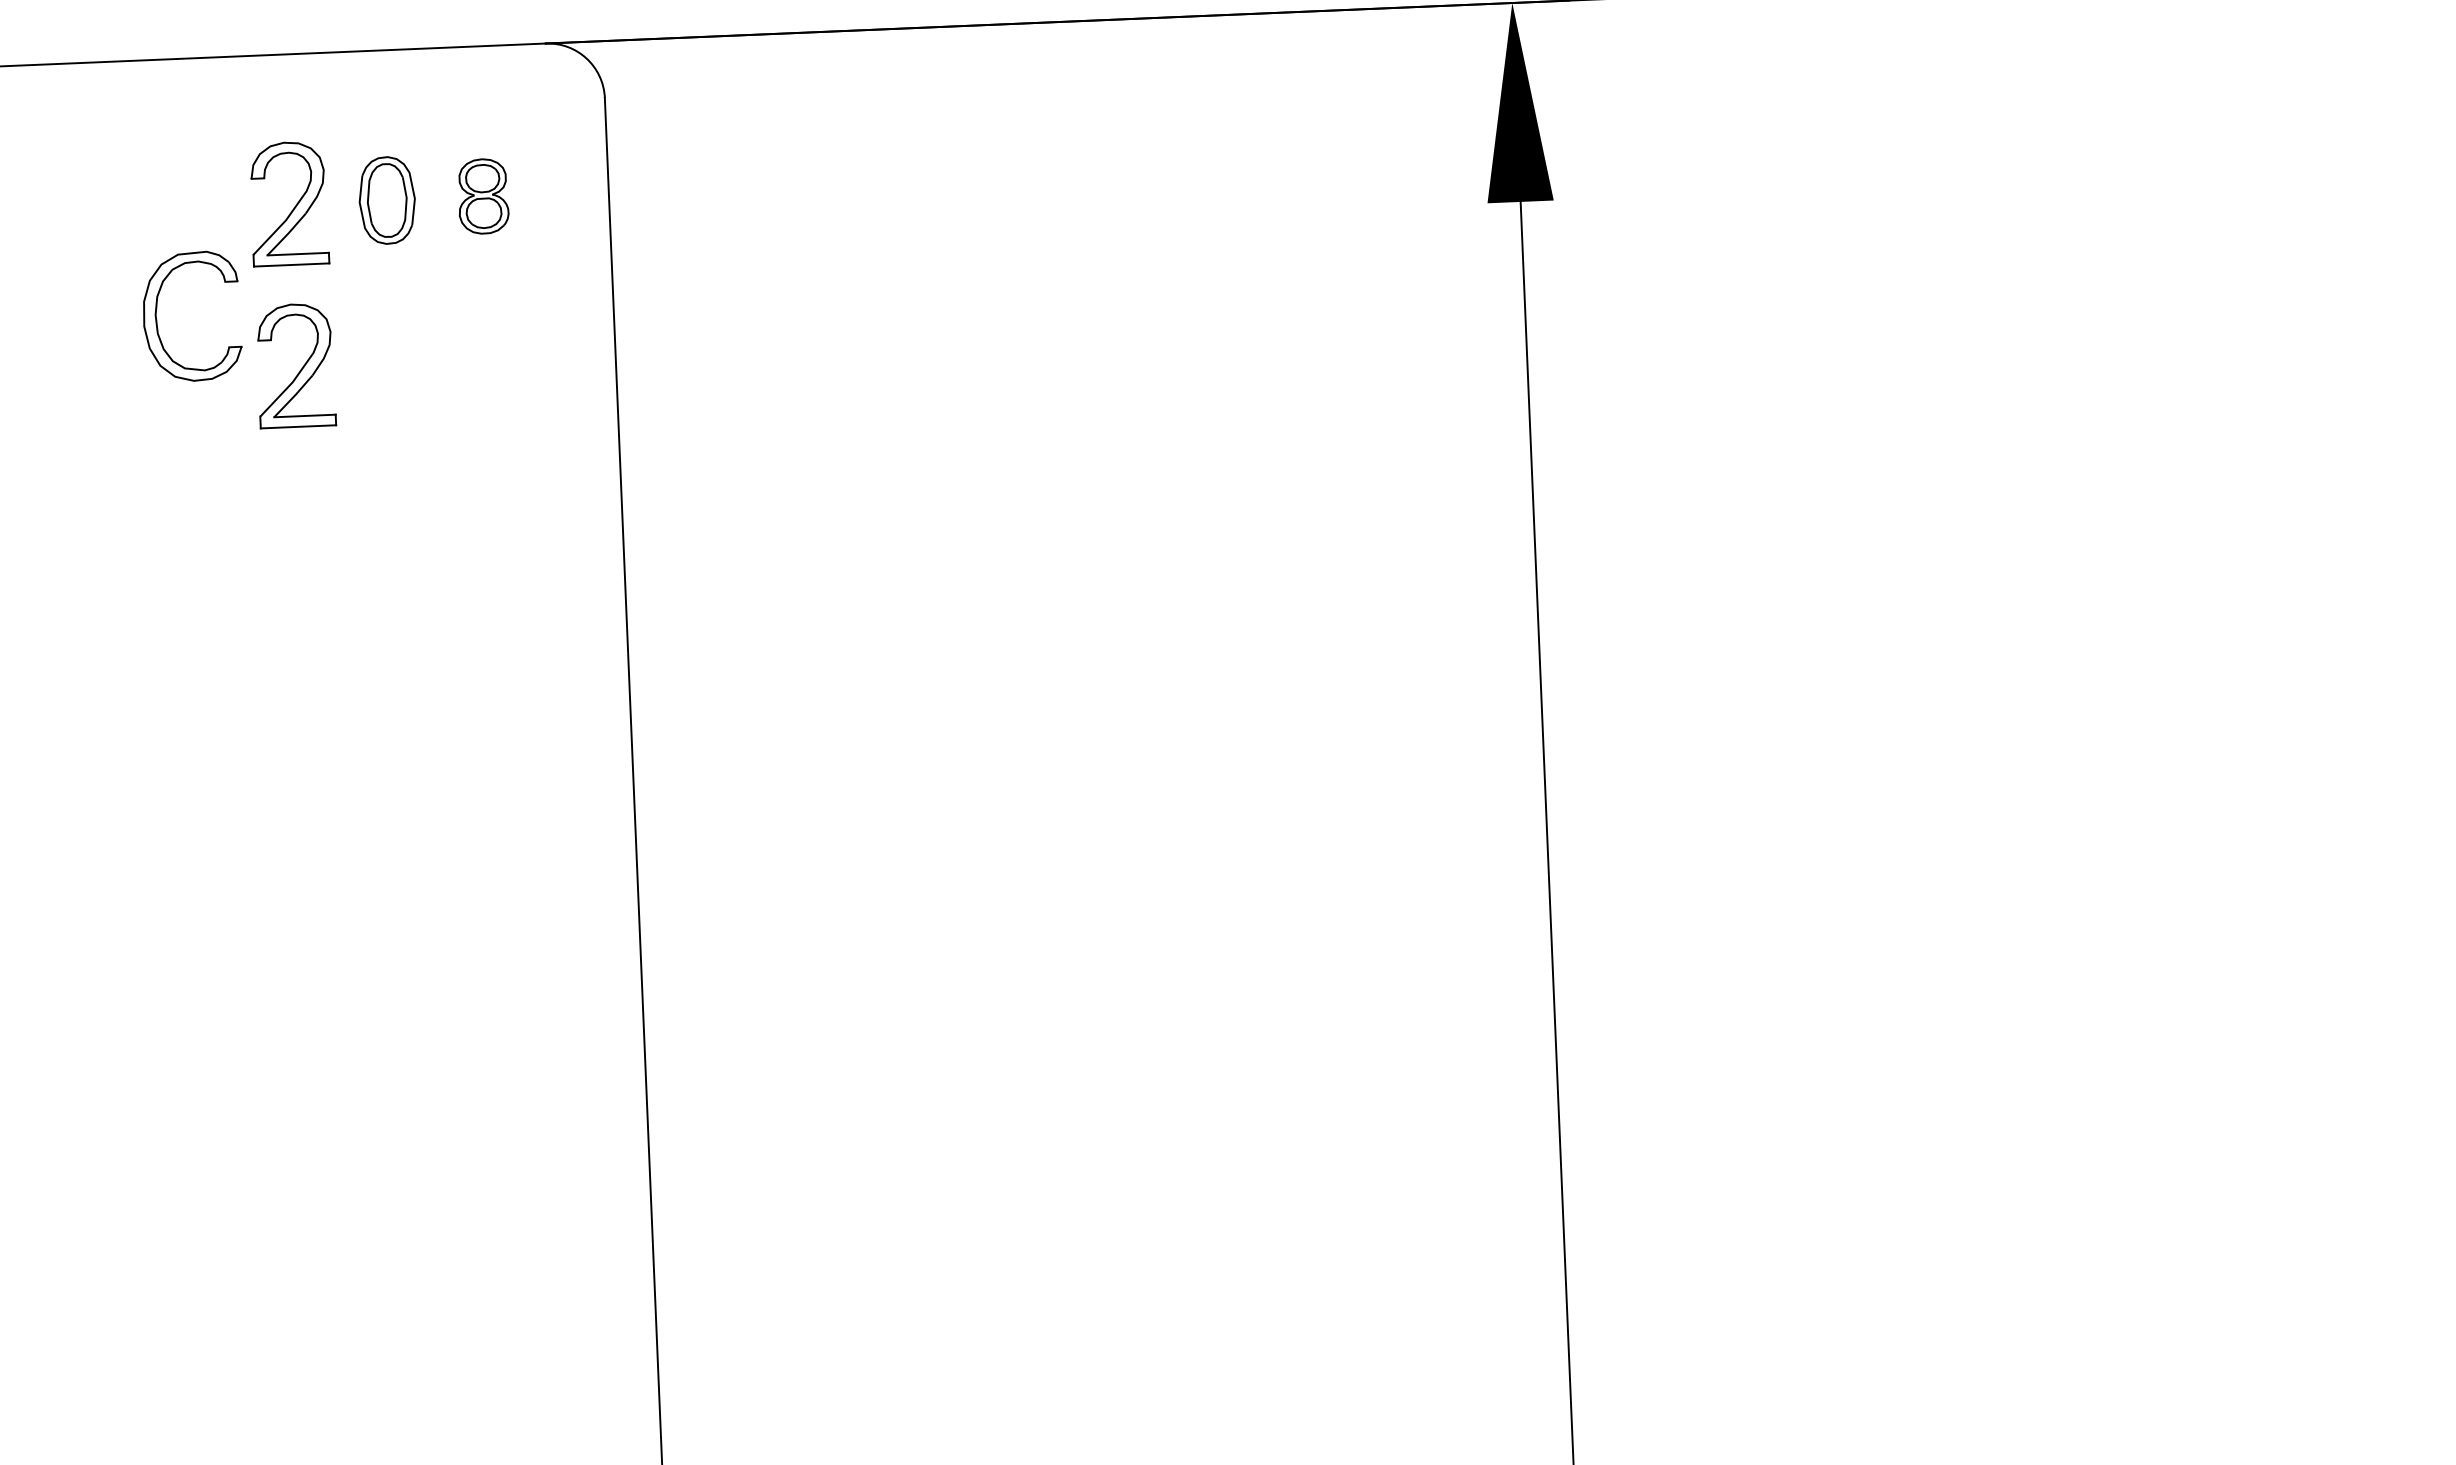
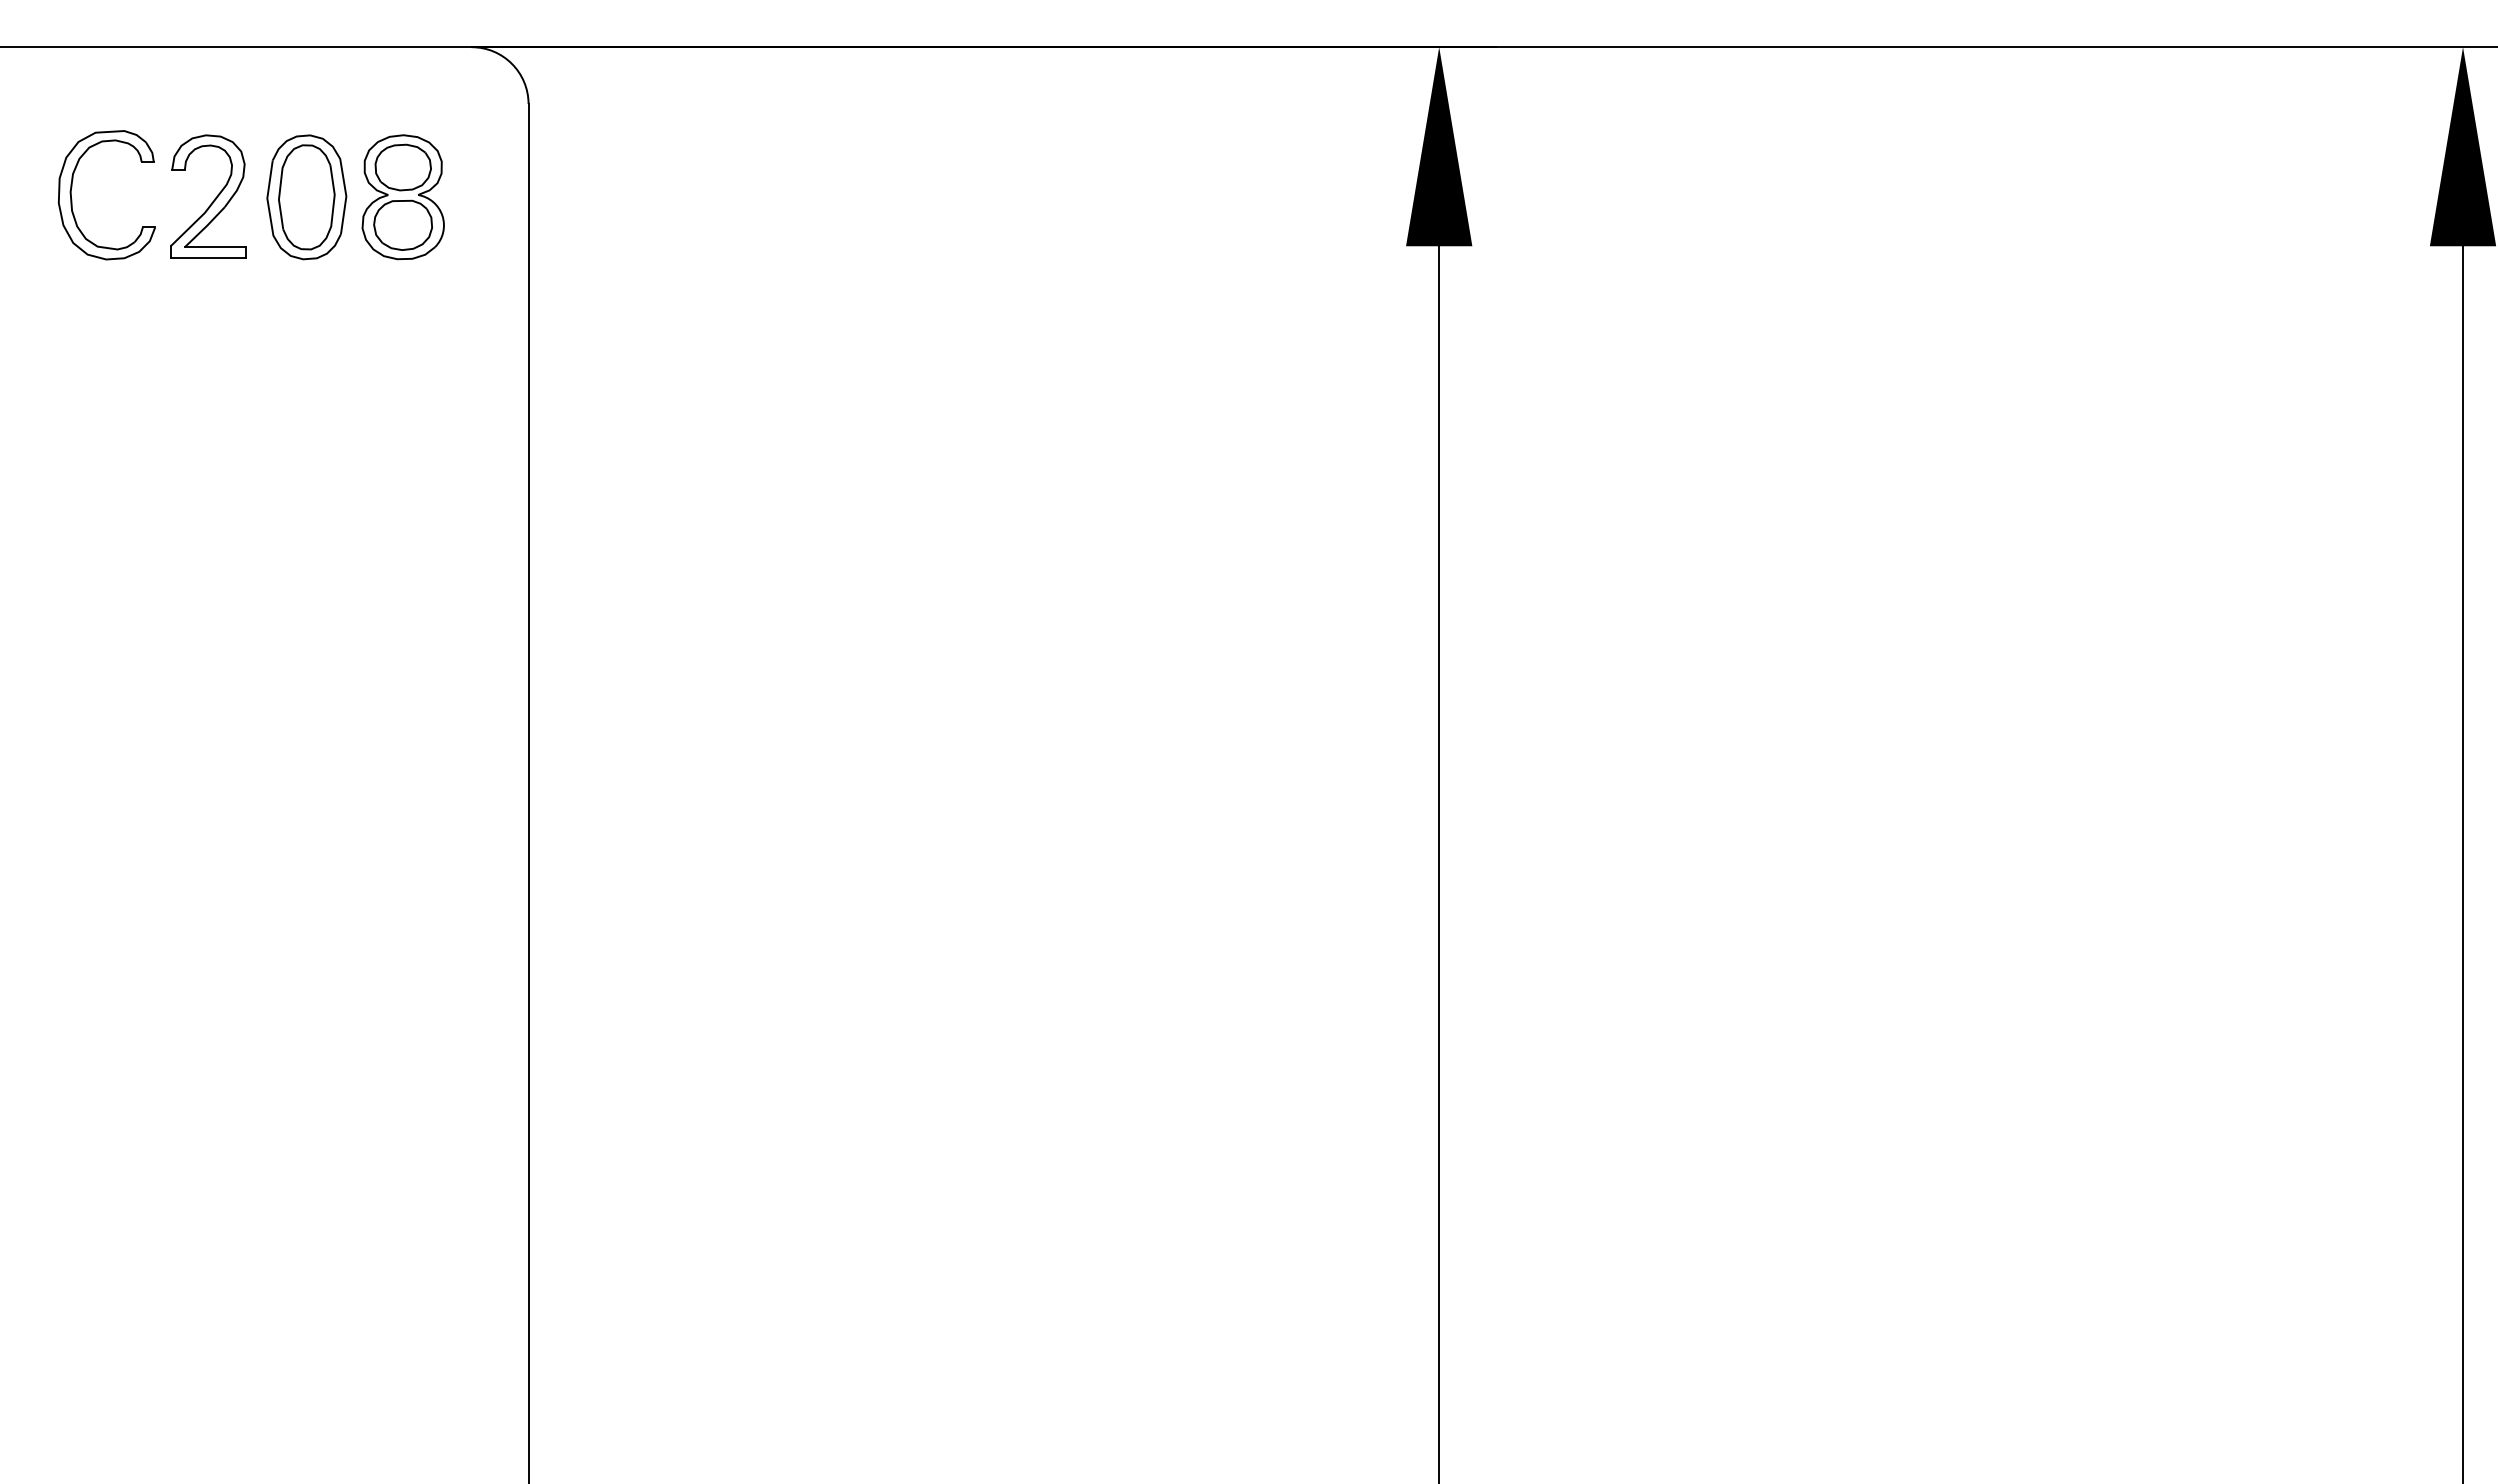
part: (482, 196) -> (402, 197), size x1.67
part: (386, 200) -> (306, 197), size x1.43
part: (157, 322) -> (72, 199), moved
part: (301, 367) -> (214, 360), removed

